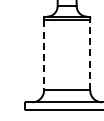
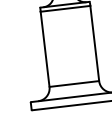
line: (44, 55) -> (45, 49), dashed -> solid
line: (90, 55) -> (95, 43), dashed -> solid

